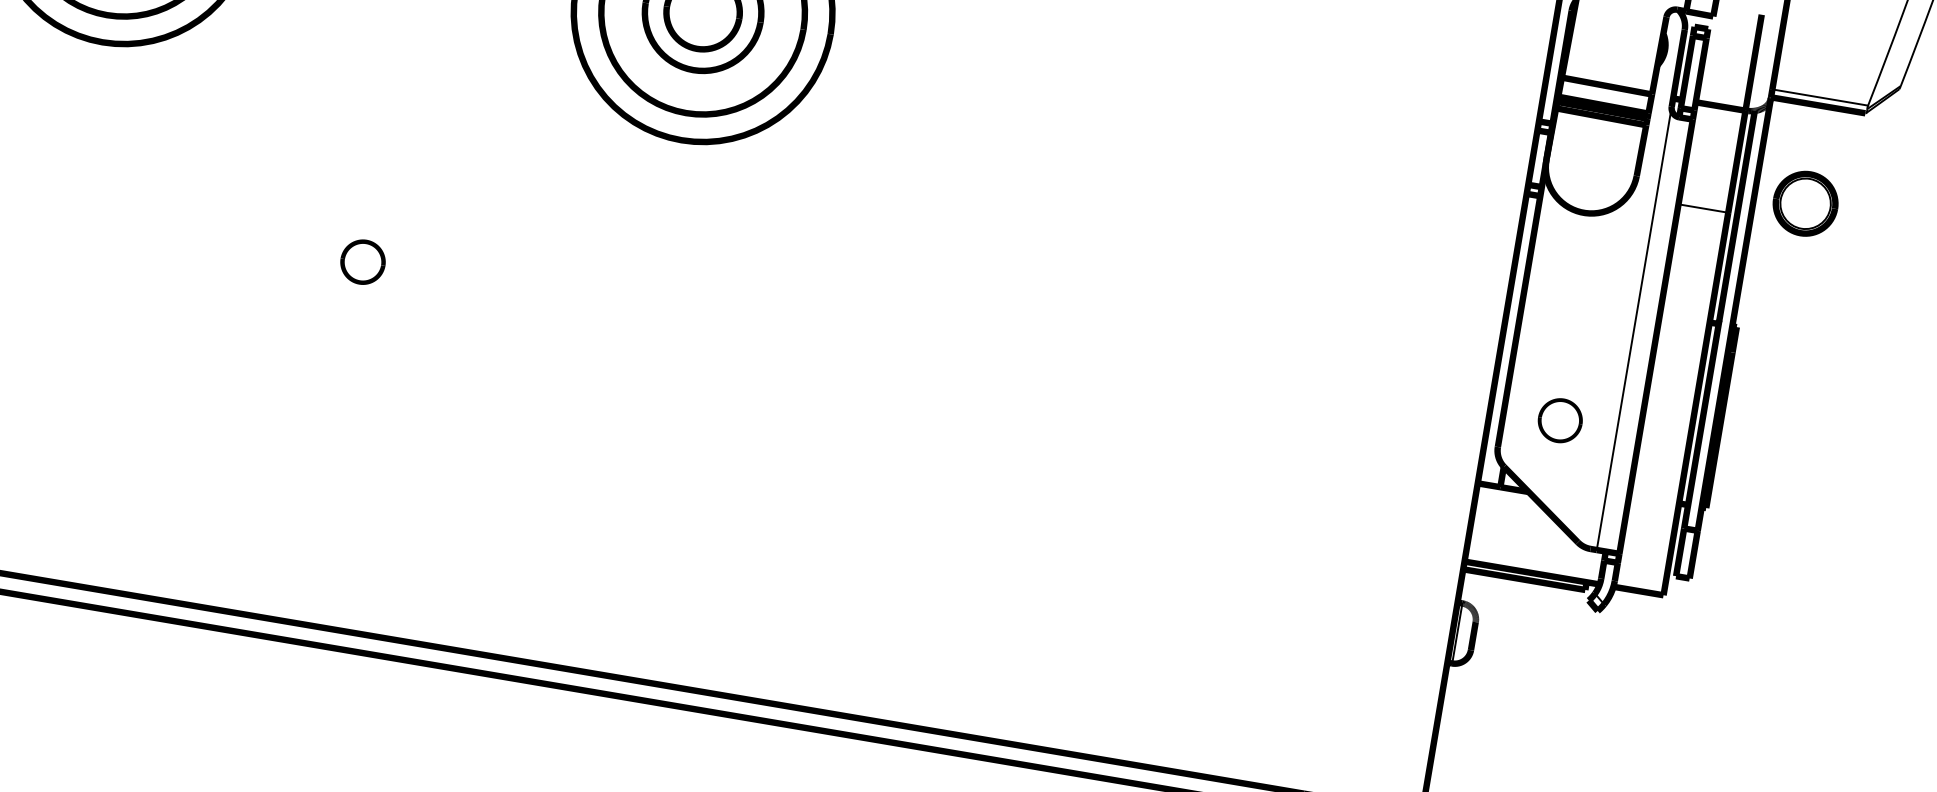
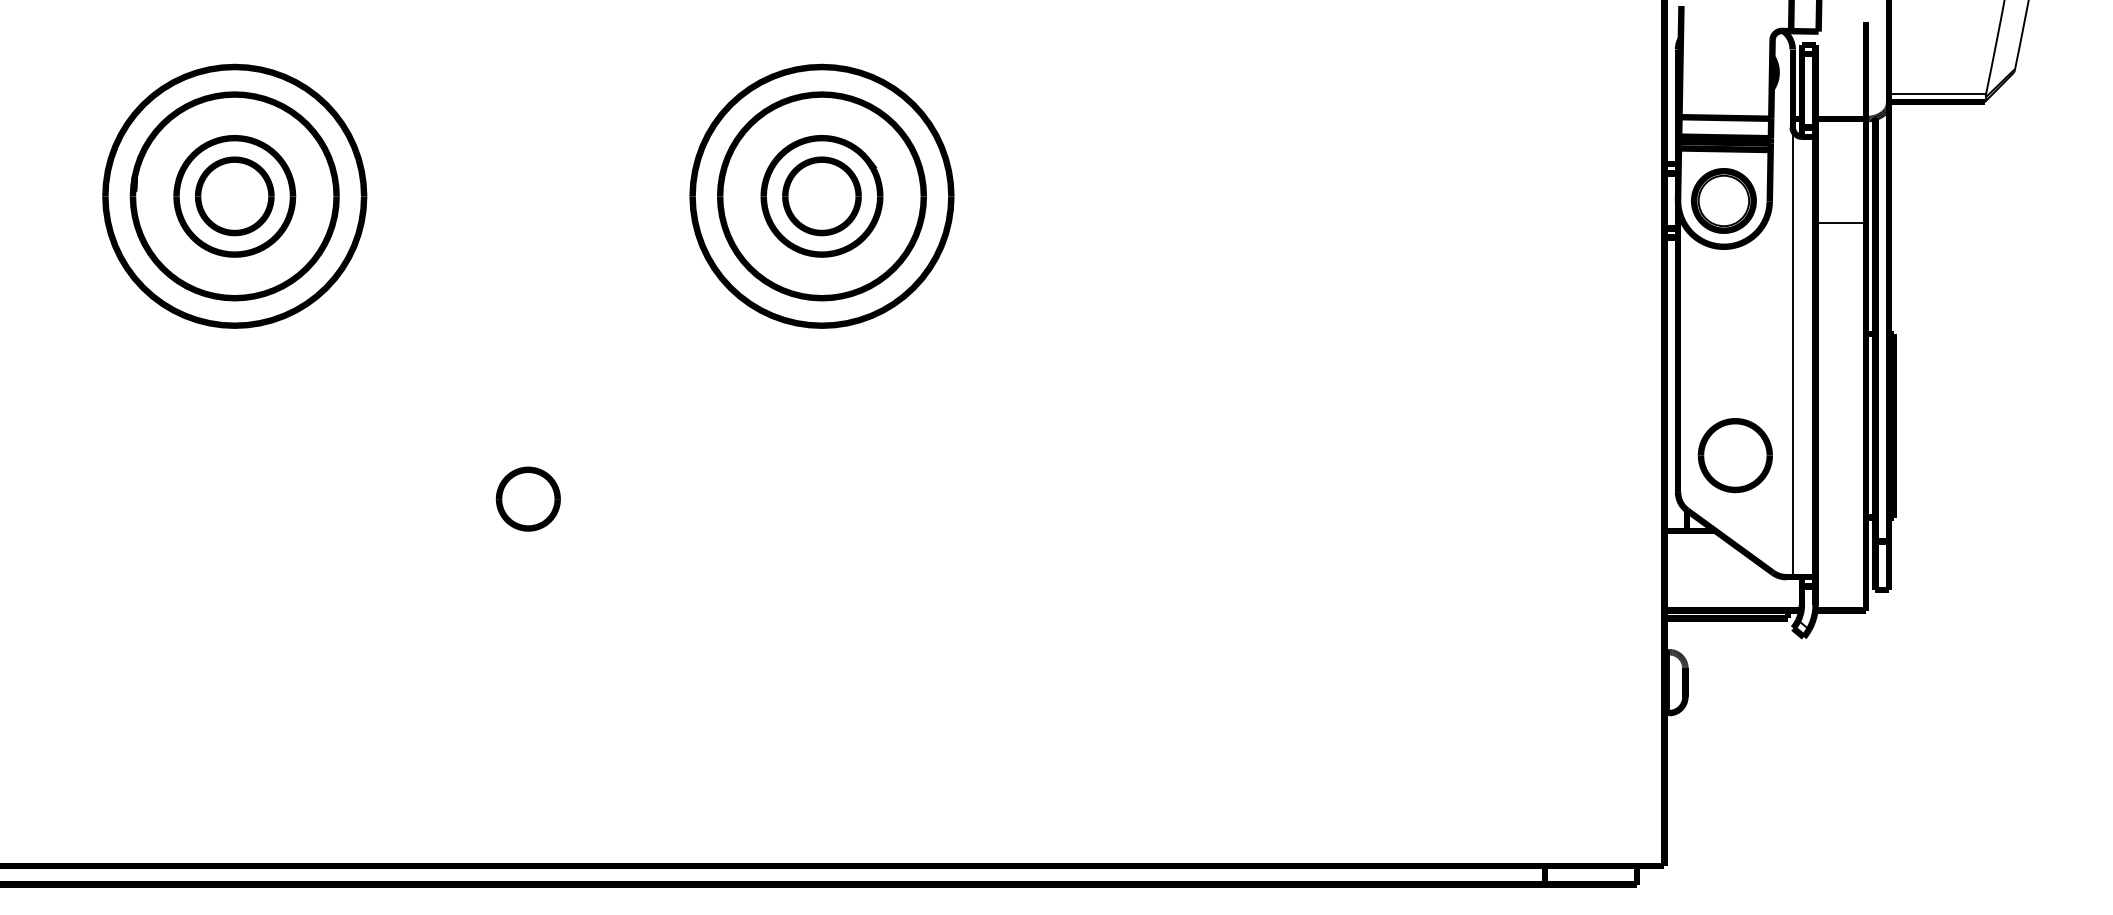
part: (1805, 203) -> (1723, 200), moved
part: (362, 261) -> (527, 498), size x1.43
part: (1559, 420) -> (1734, 455), size x1.67

